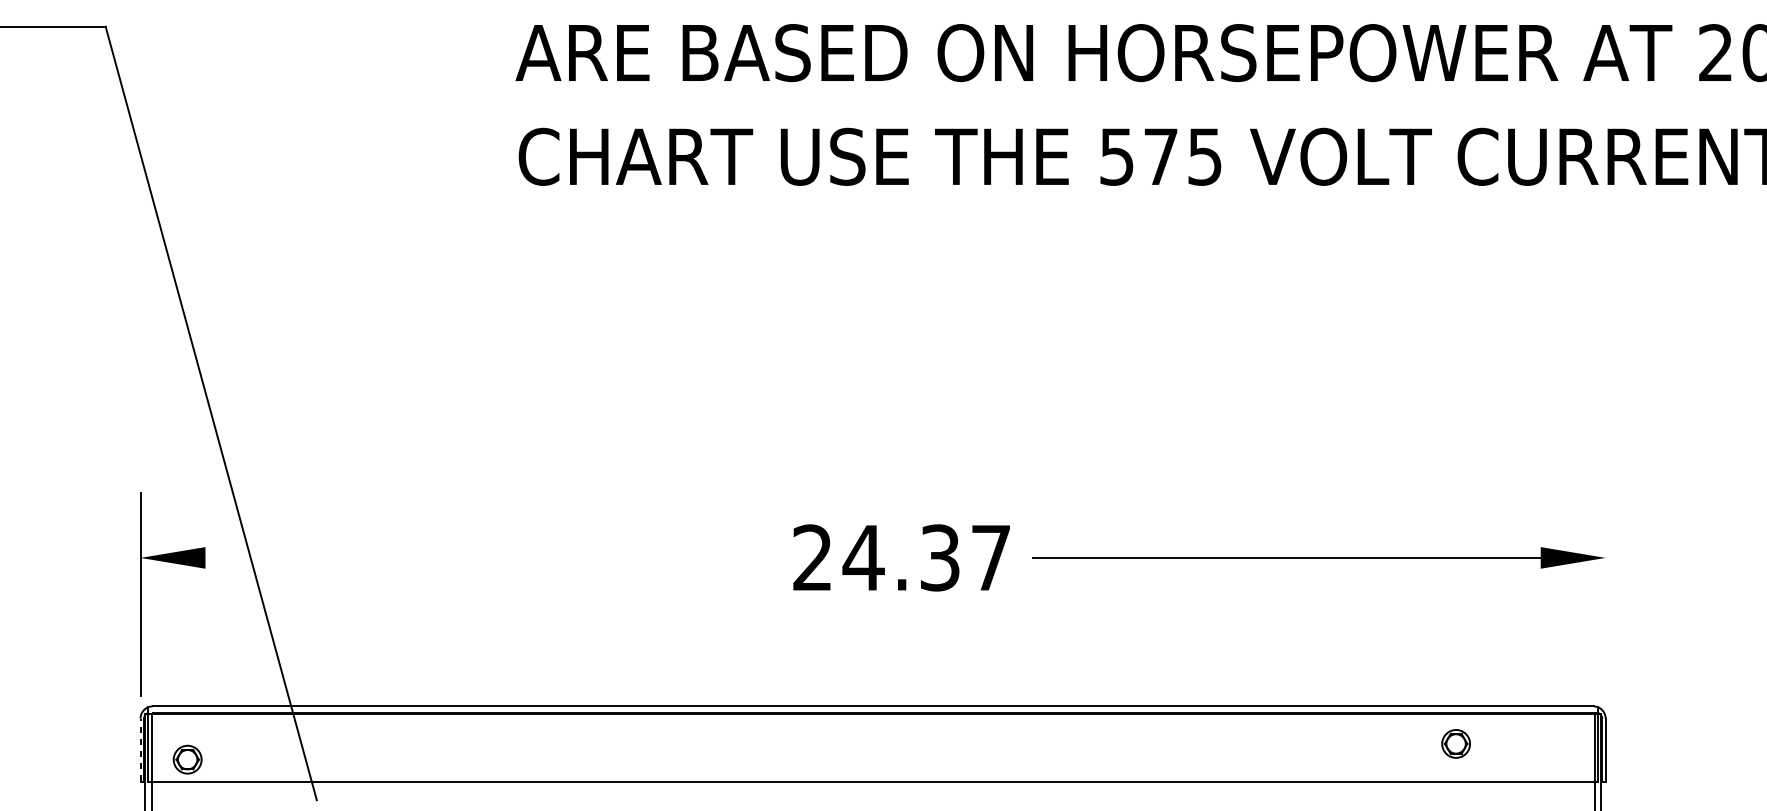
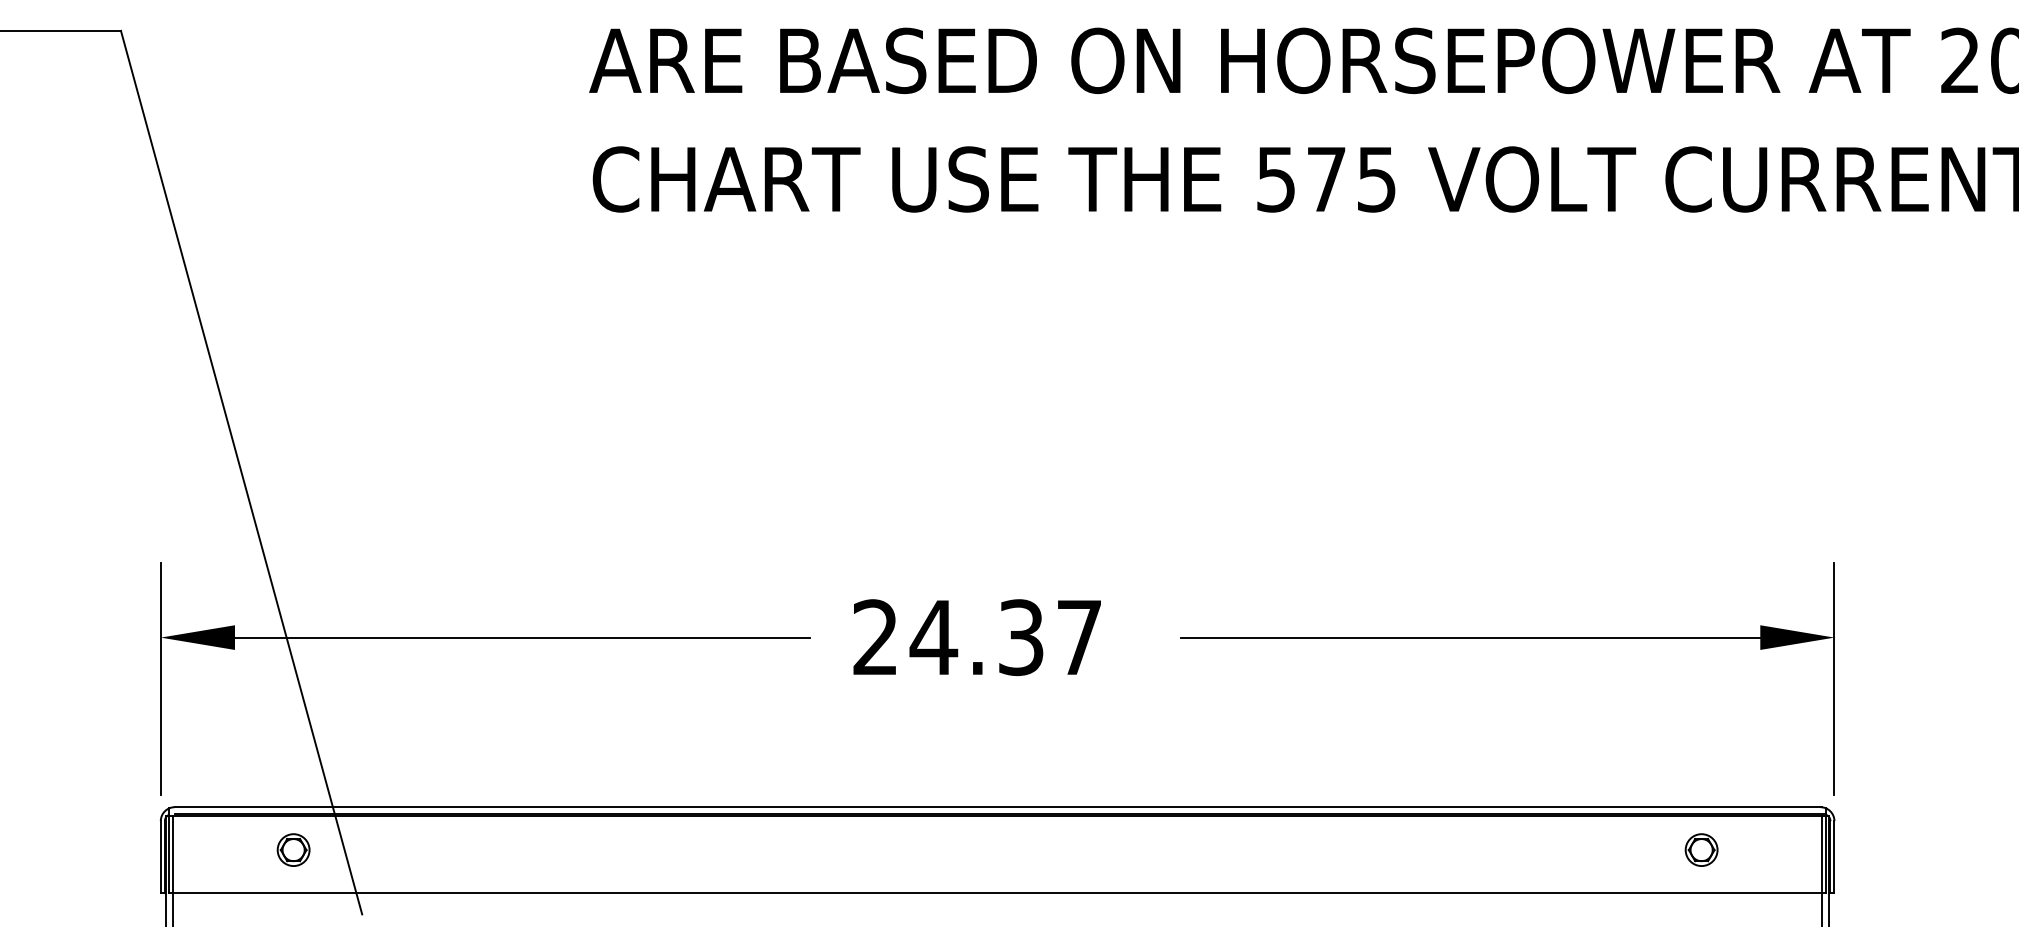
line: (456, 557) -> (521, 637), added
text: (901, 557) -> (976, 637), moved
line: (1605, 594) -> (1834, 679), added
part: (1456, 743) -> (1701, 849), moved
line: (140, 750) -> (160, 857), dashed -> solid
part: (187, 759) -> (293, 849), moved

